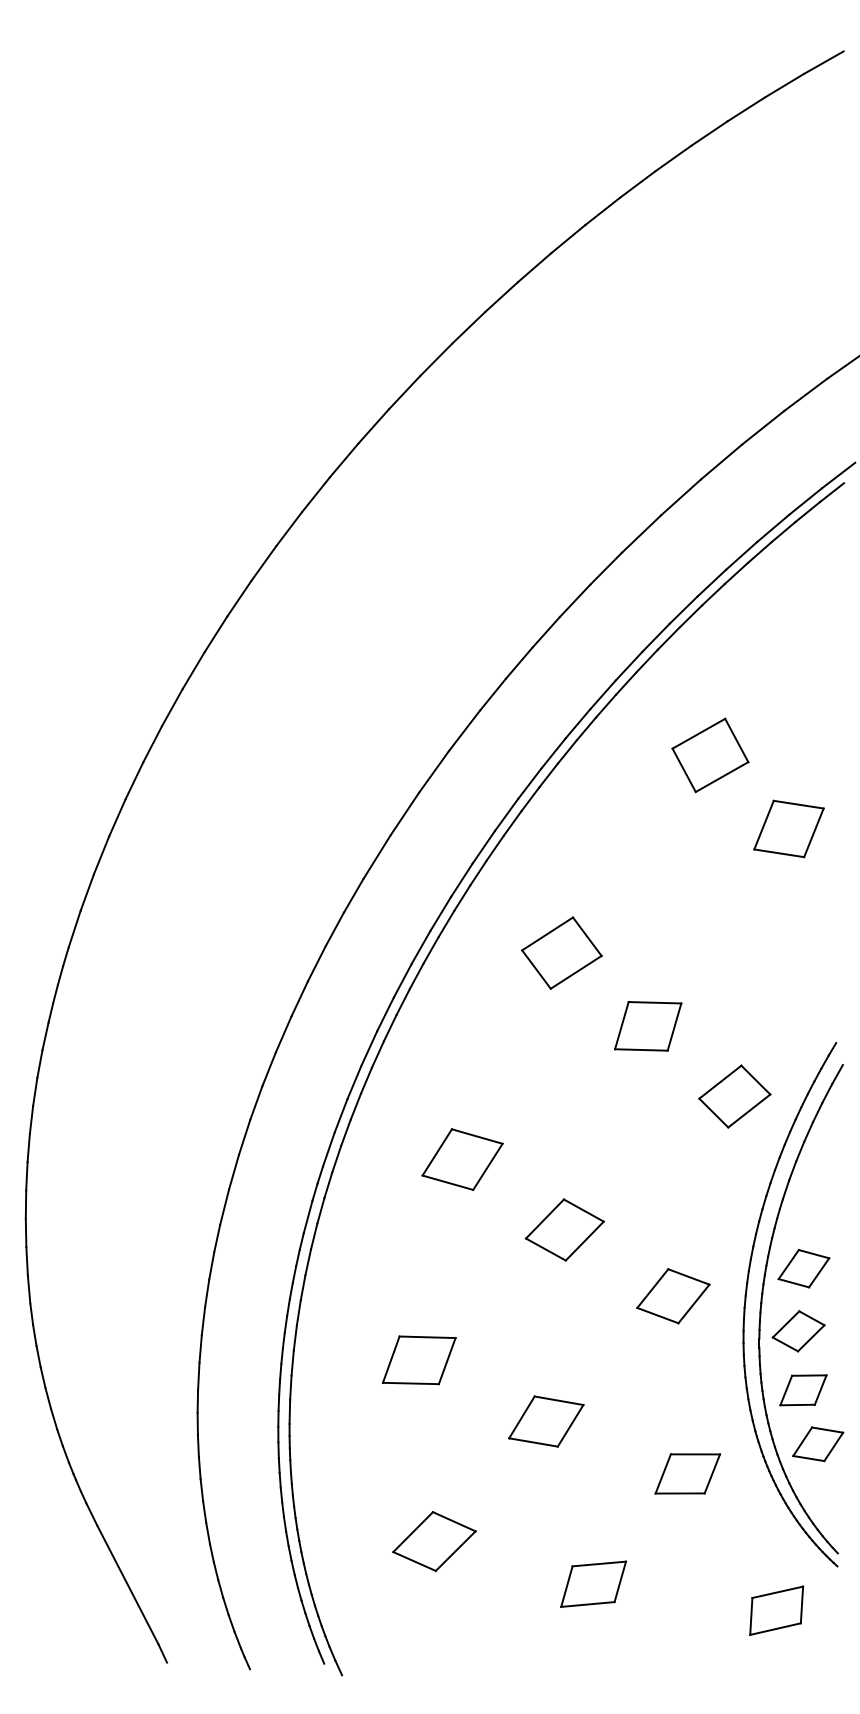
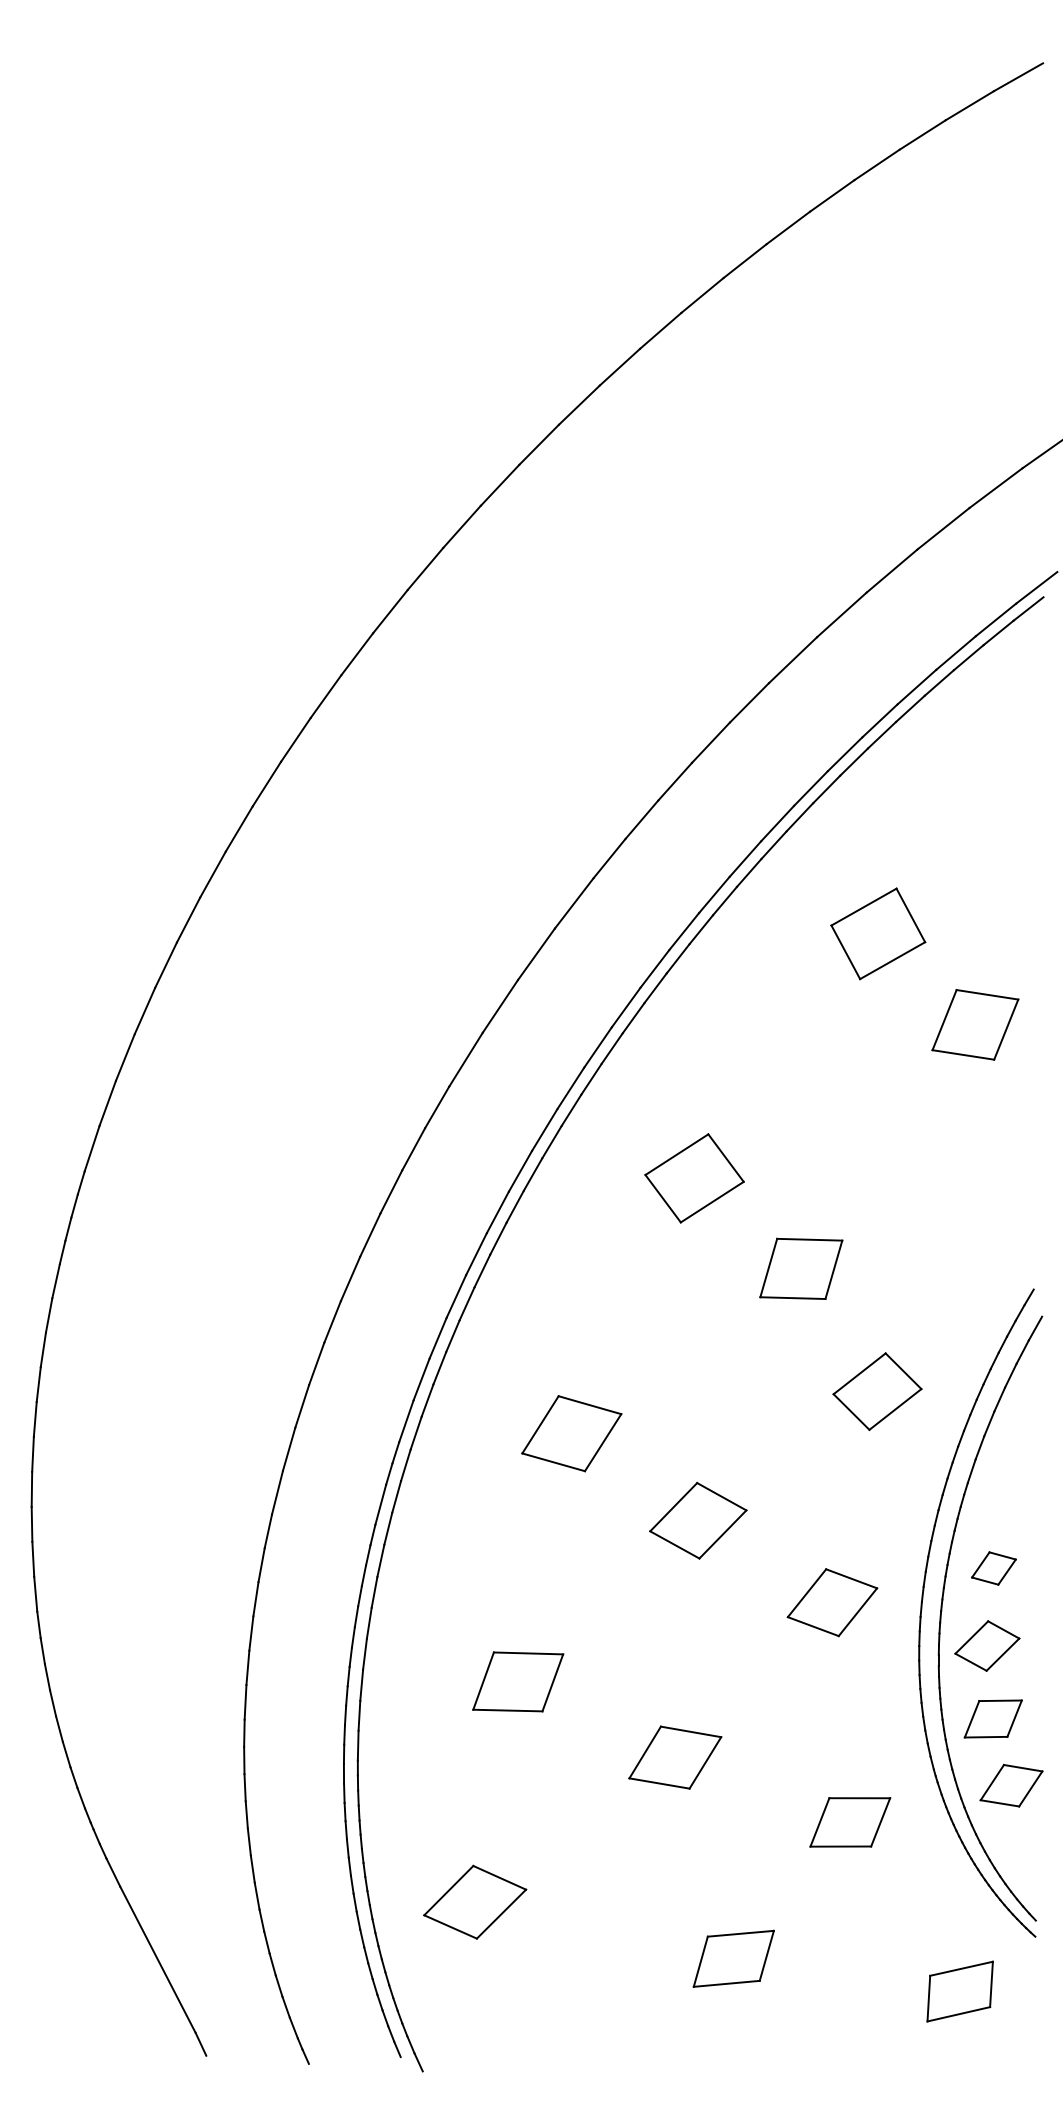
part: (734, 1096) -> (877, 1391), moved
part: (803, 1268) -> (993, 1568), size x0.7
part: (434, 1541) -> (475, 1902), moved

